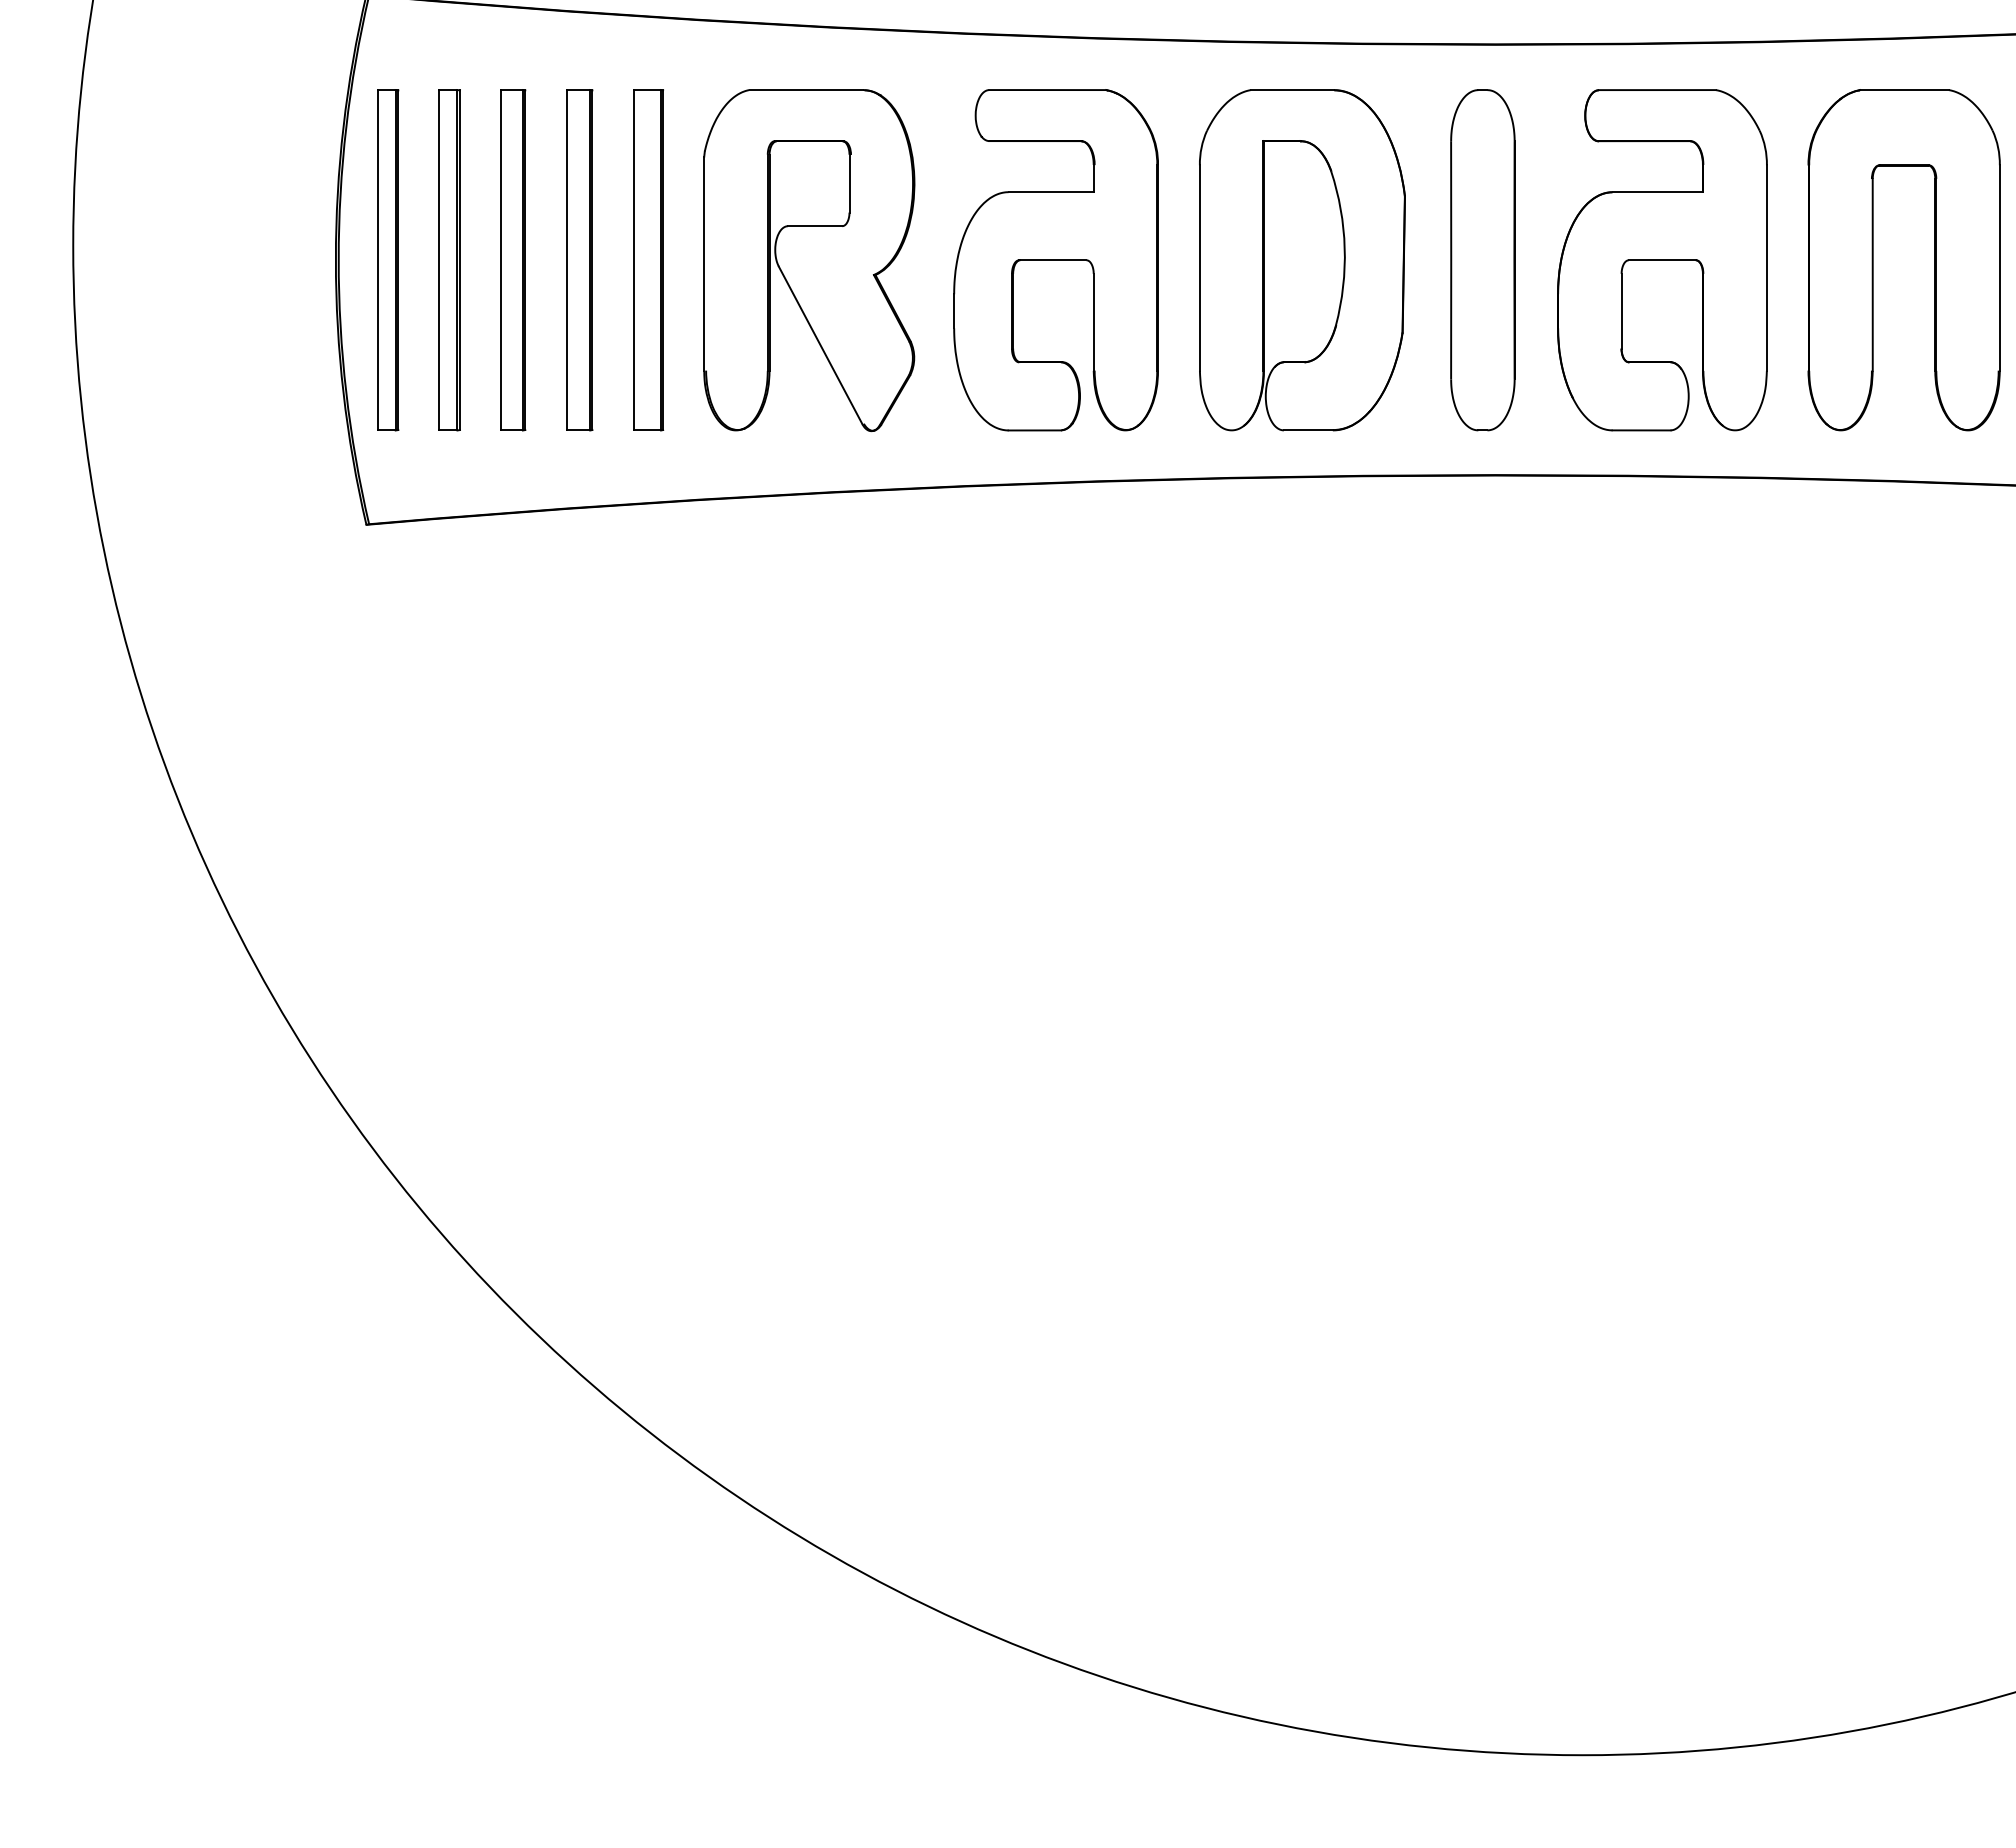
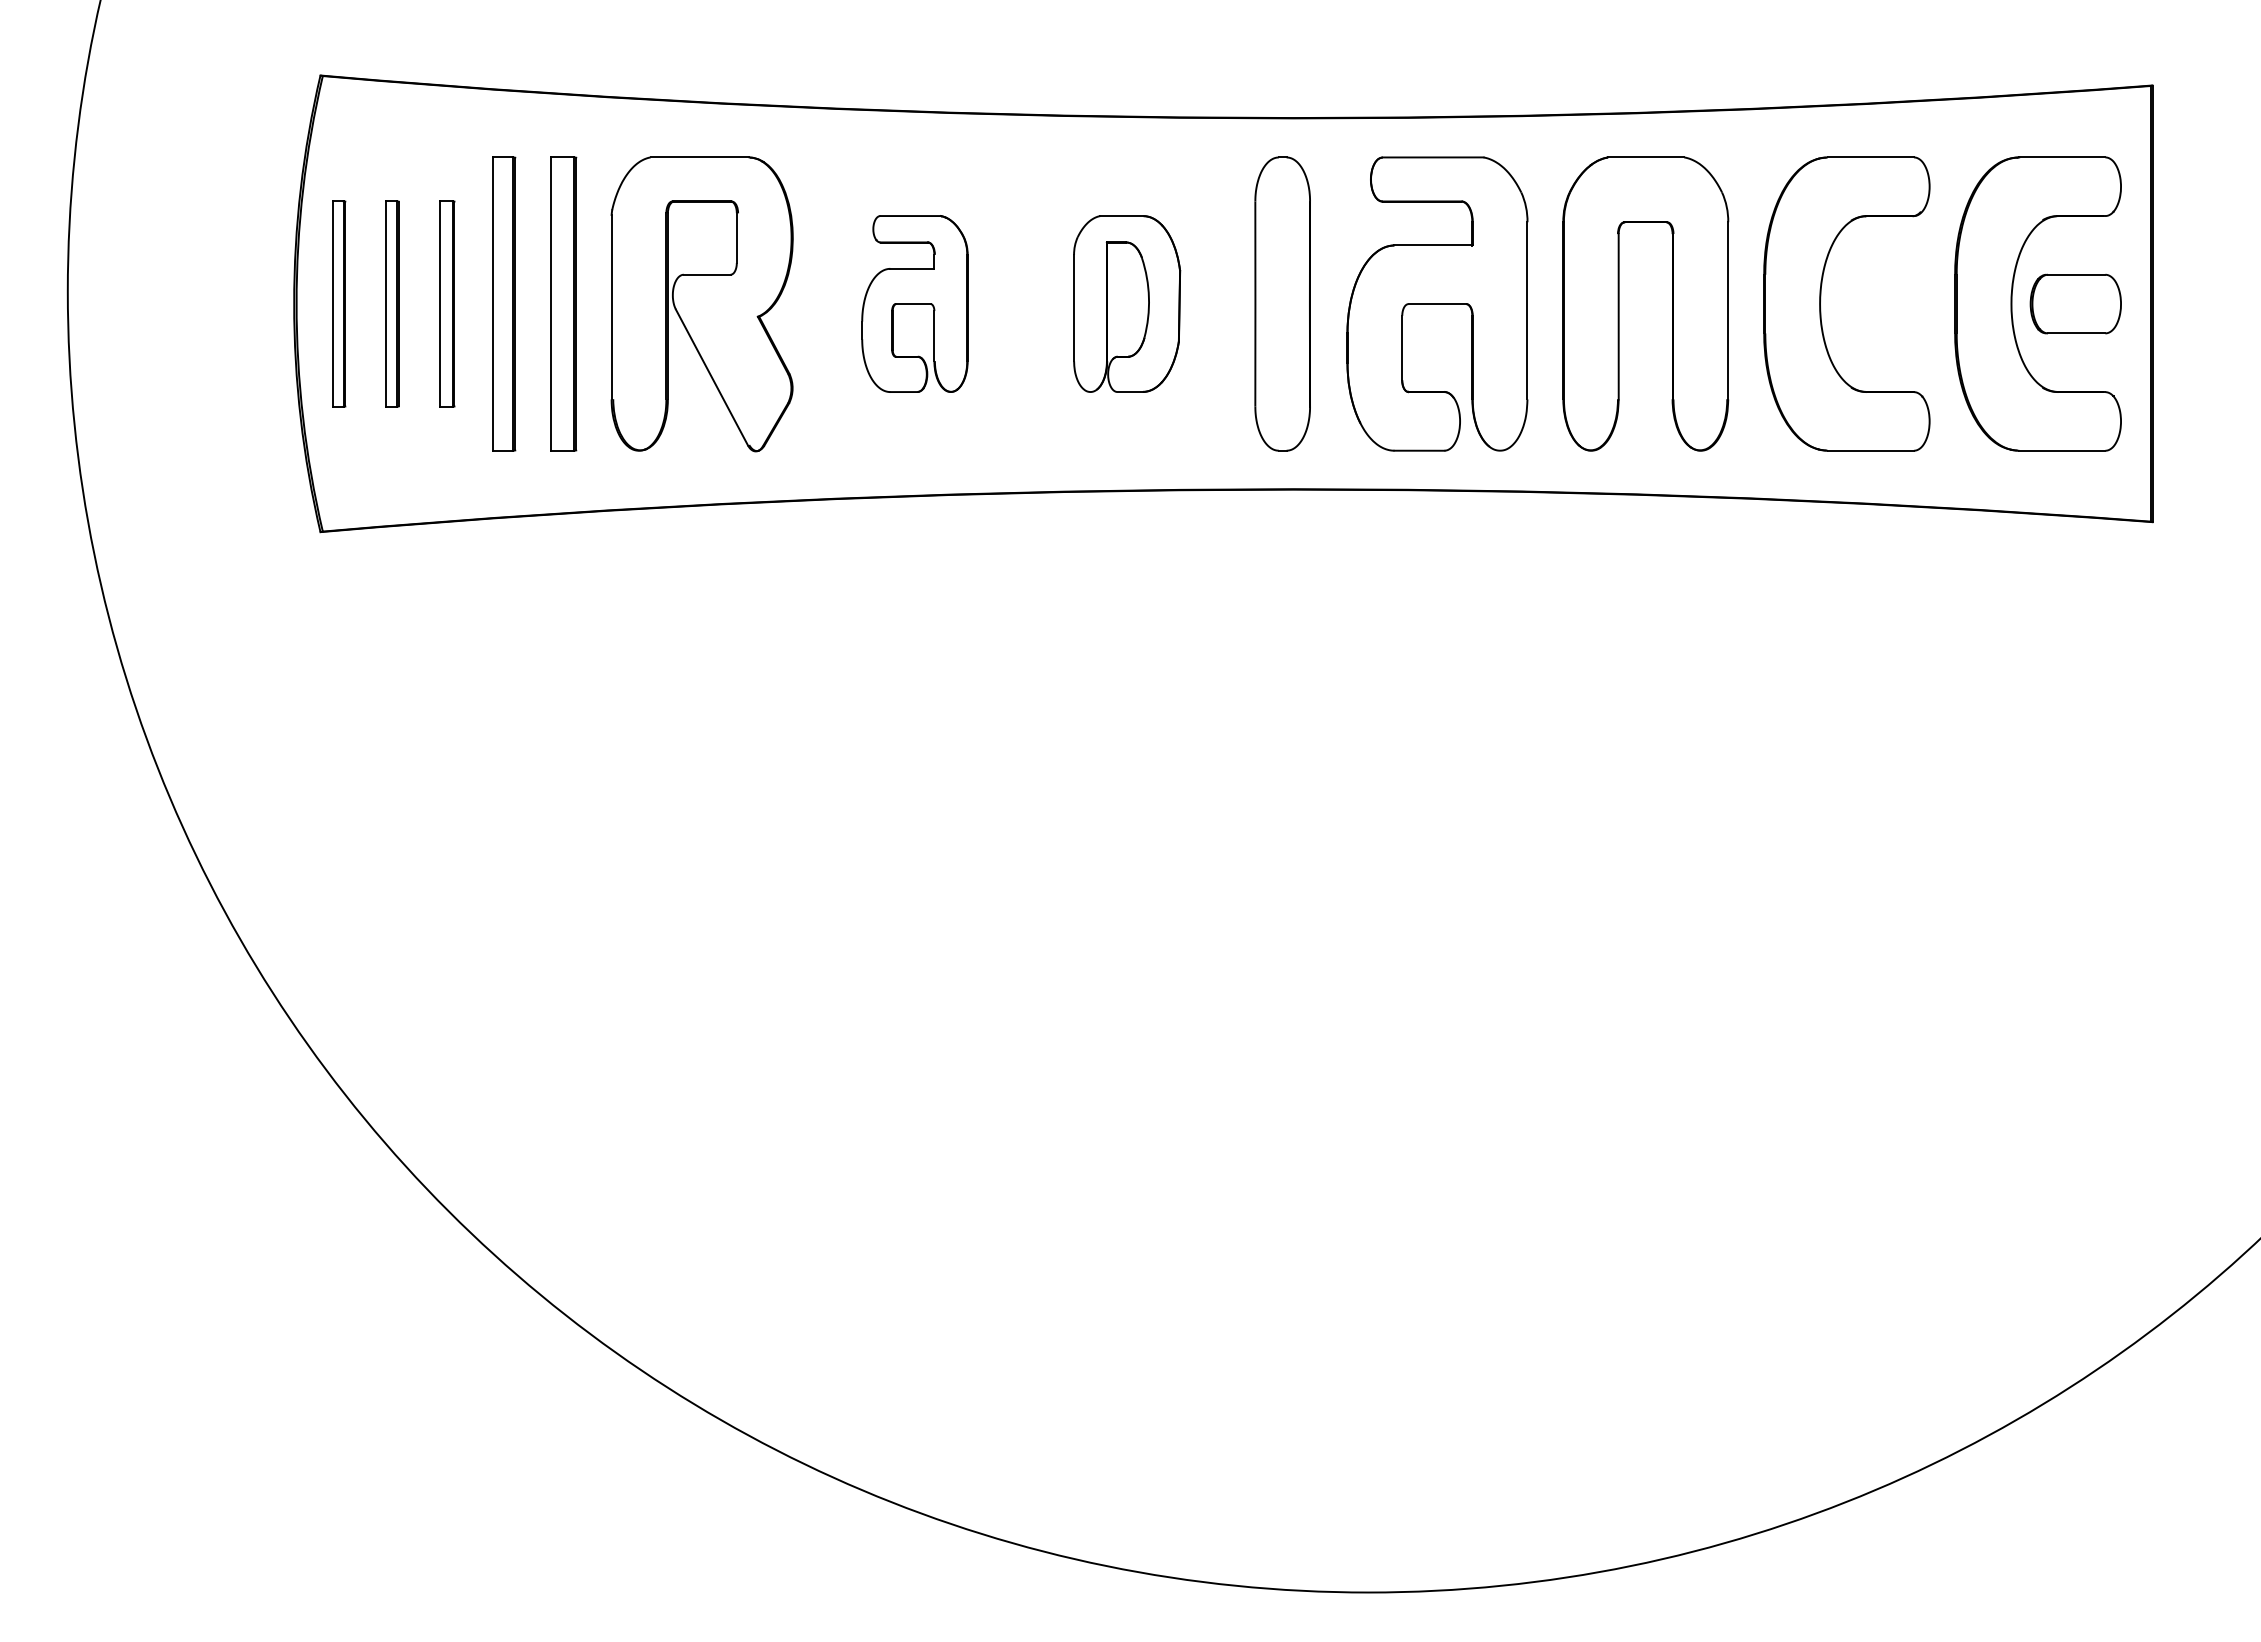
part: (387, 259) -> (338, 303), size x0.7
part: (449, 259) -> (392, 303), size x0.7
part: (513, 259) -> (447, 303), size x0.7
part: (1055, 259) -> (914, 303), size x0.6
part: (1301, 259) -> (1126, 303), size x0.6

